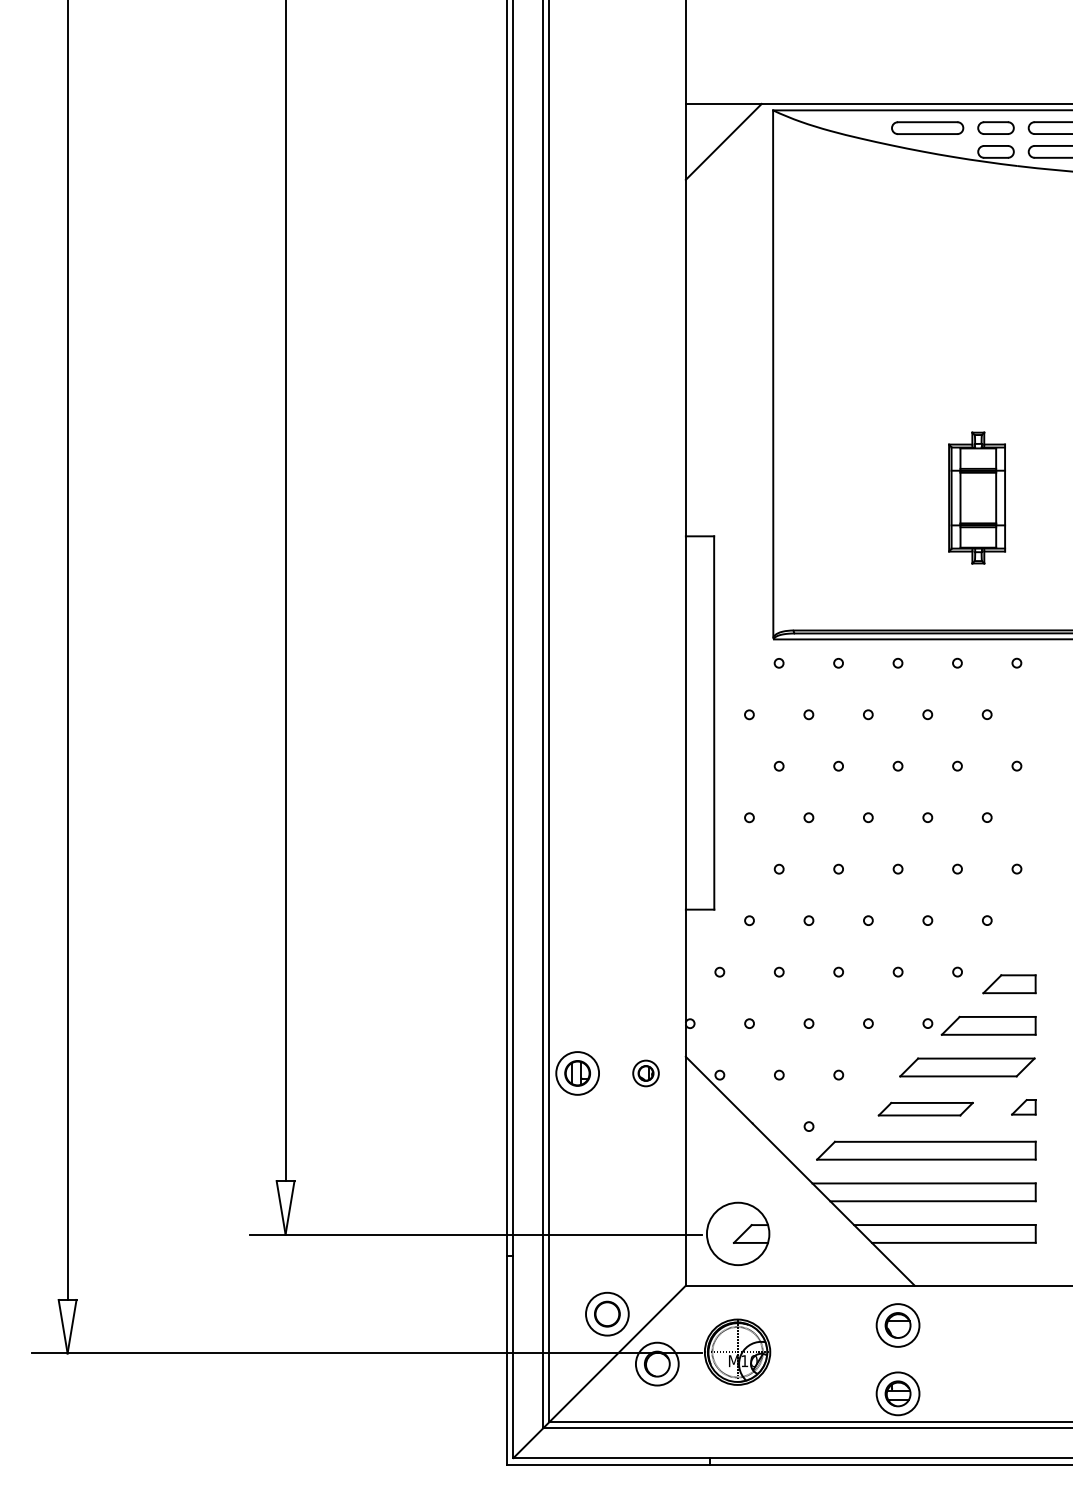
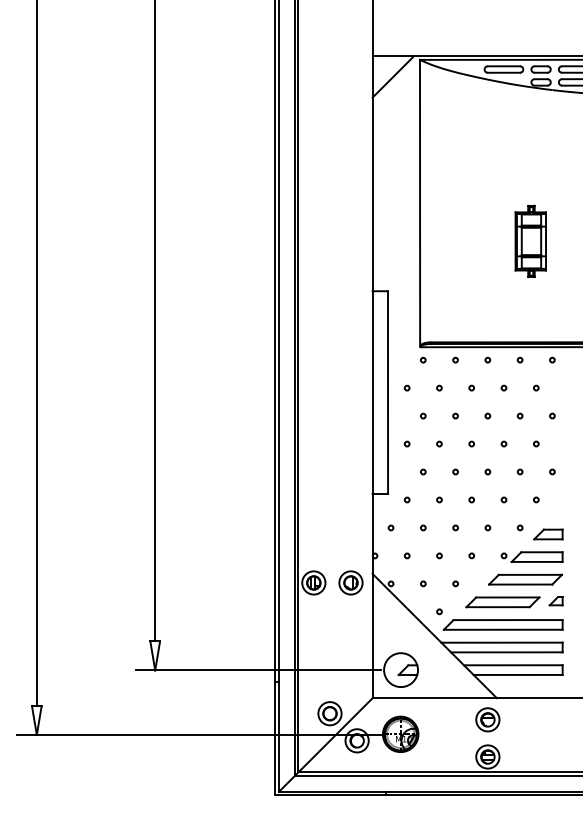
part: (976, 496) -> (530, 240), moved
part: (645, 1072) -> (350, 582), size x1.67
part: (924, 1109) -> (502, 602), size x1.43

